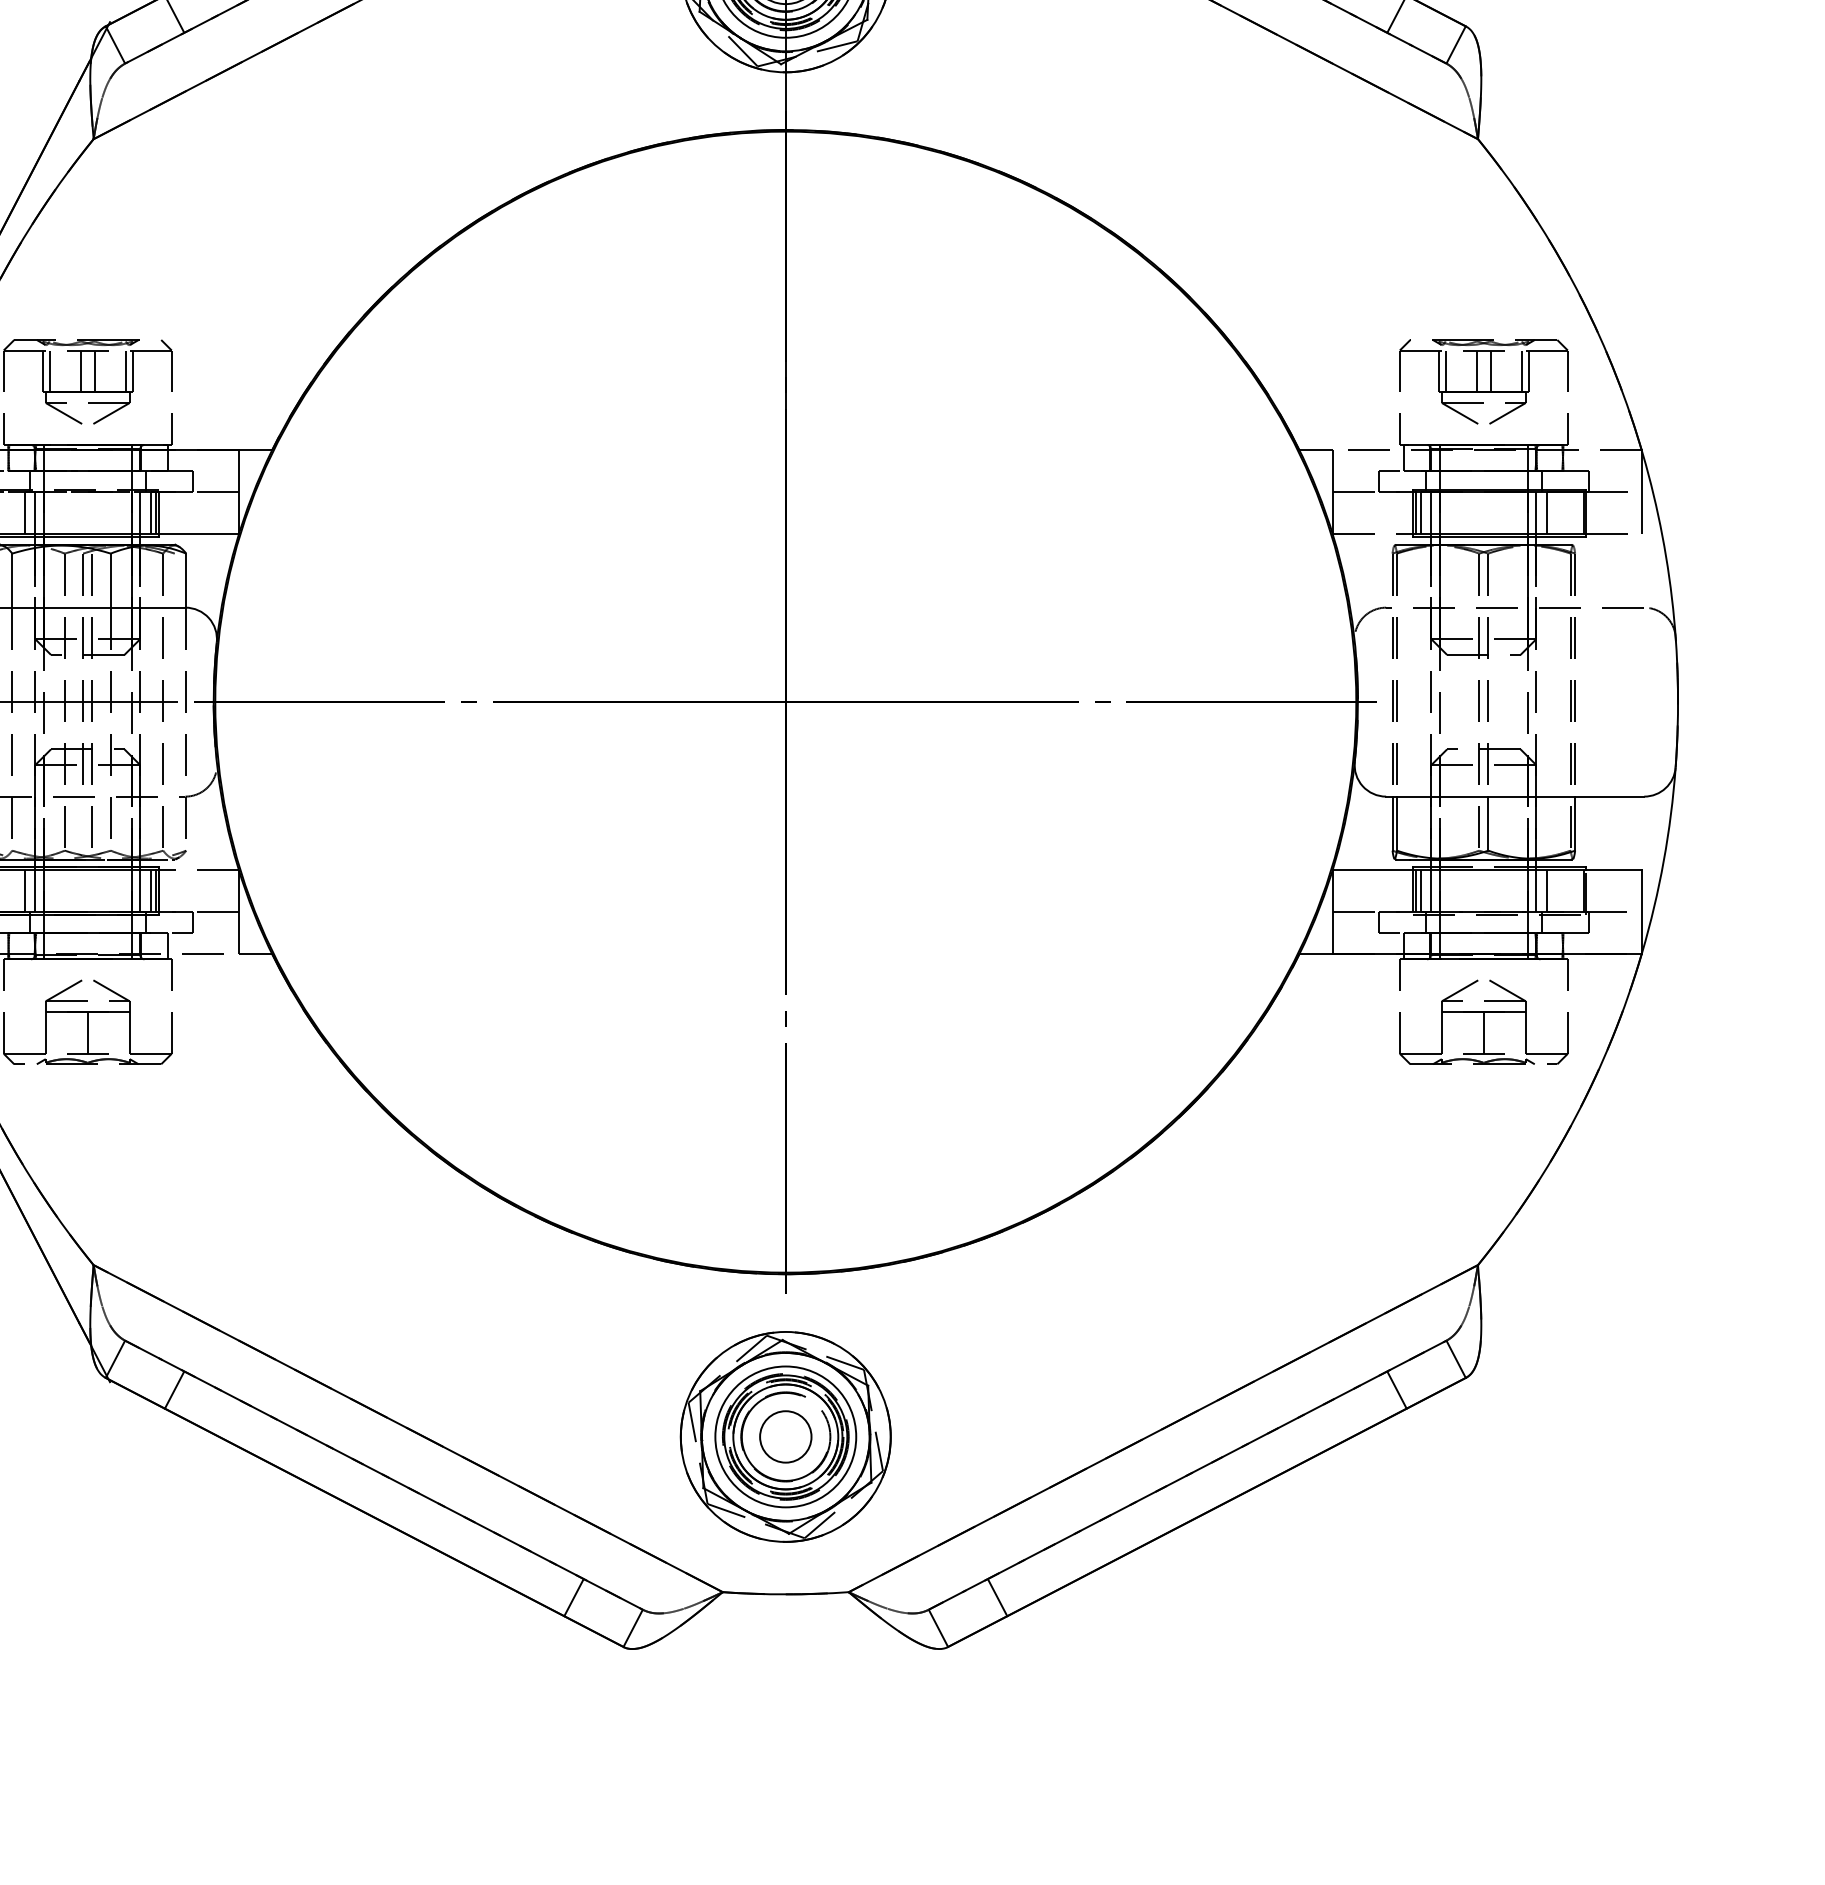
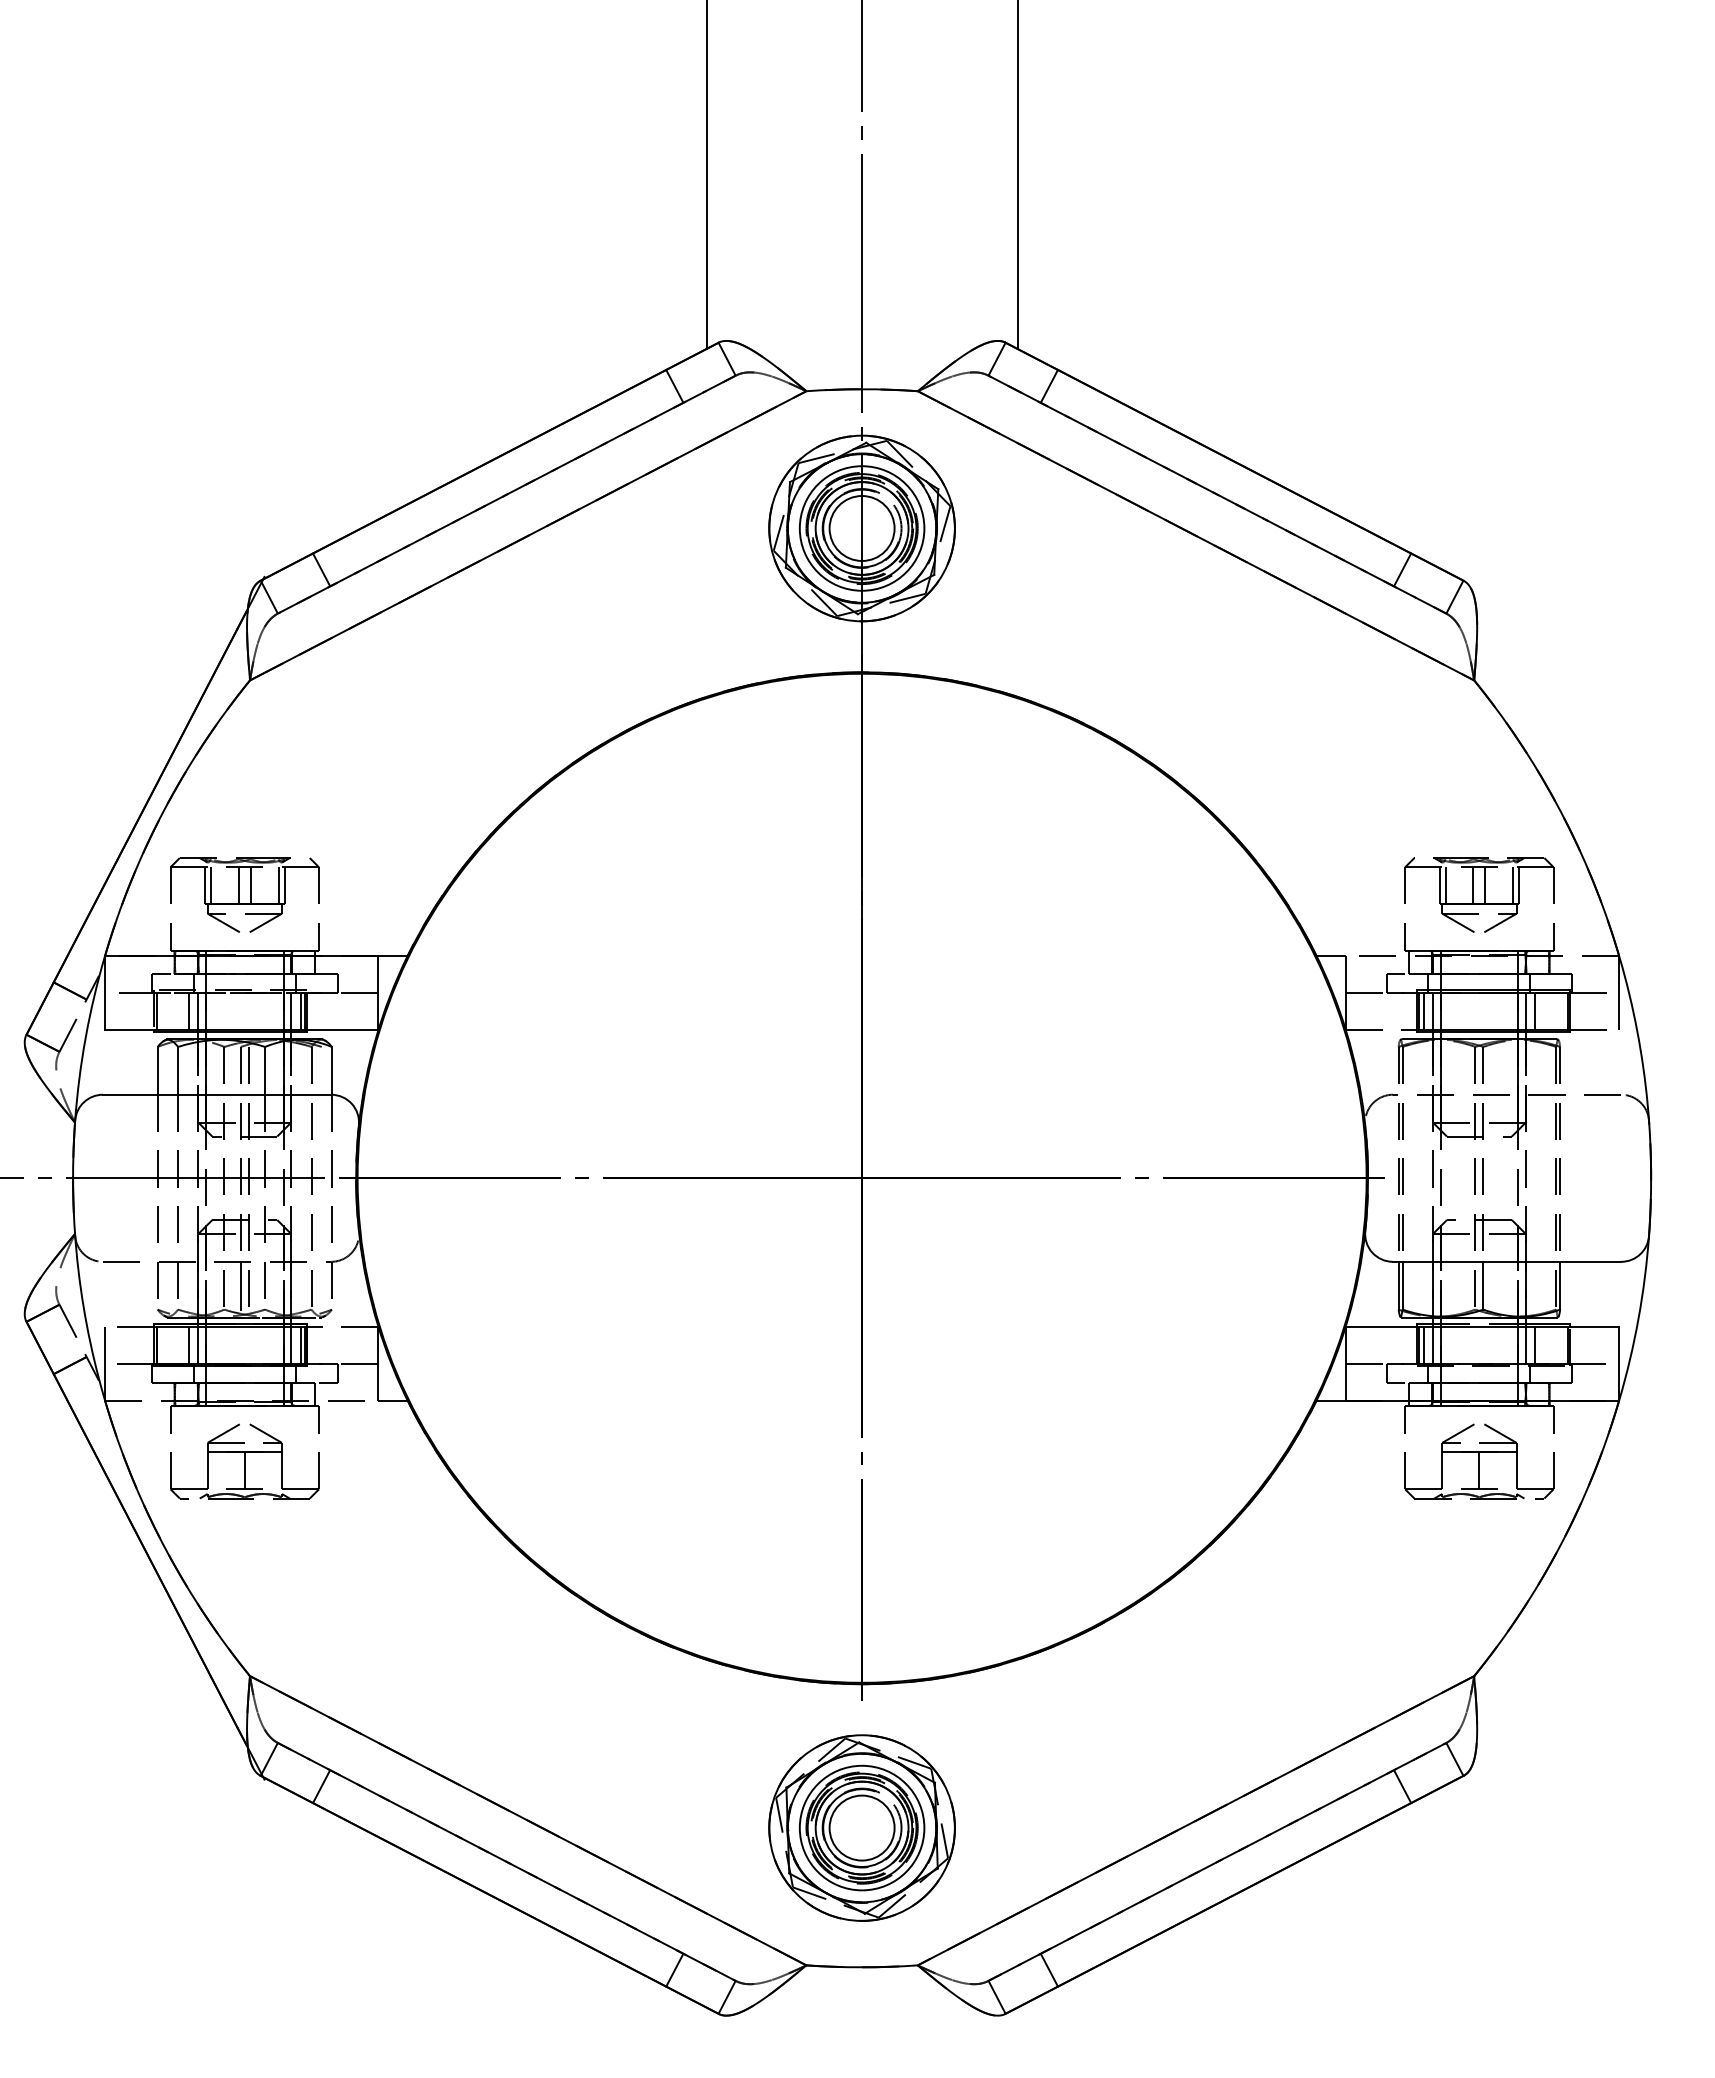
line: (82, 823) -> (240, 1285), added
circle: (785, 1436) -> (861, 1827), size x1.43

